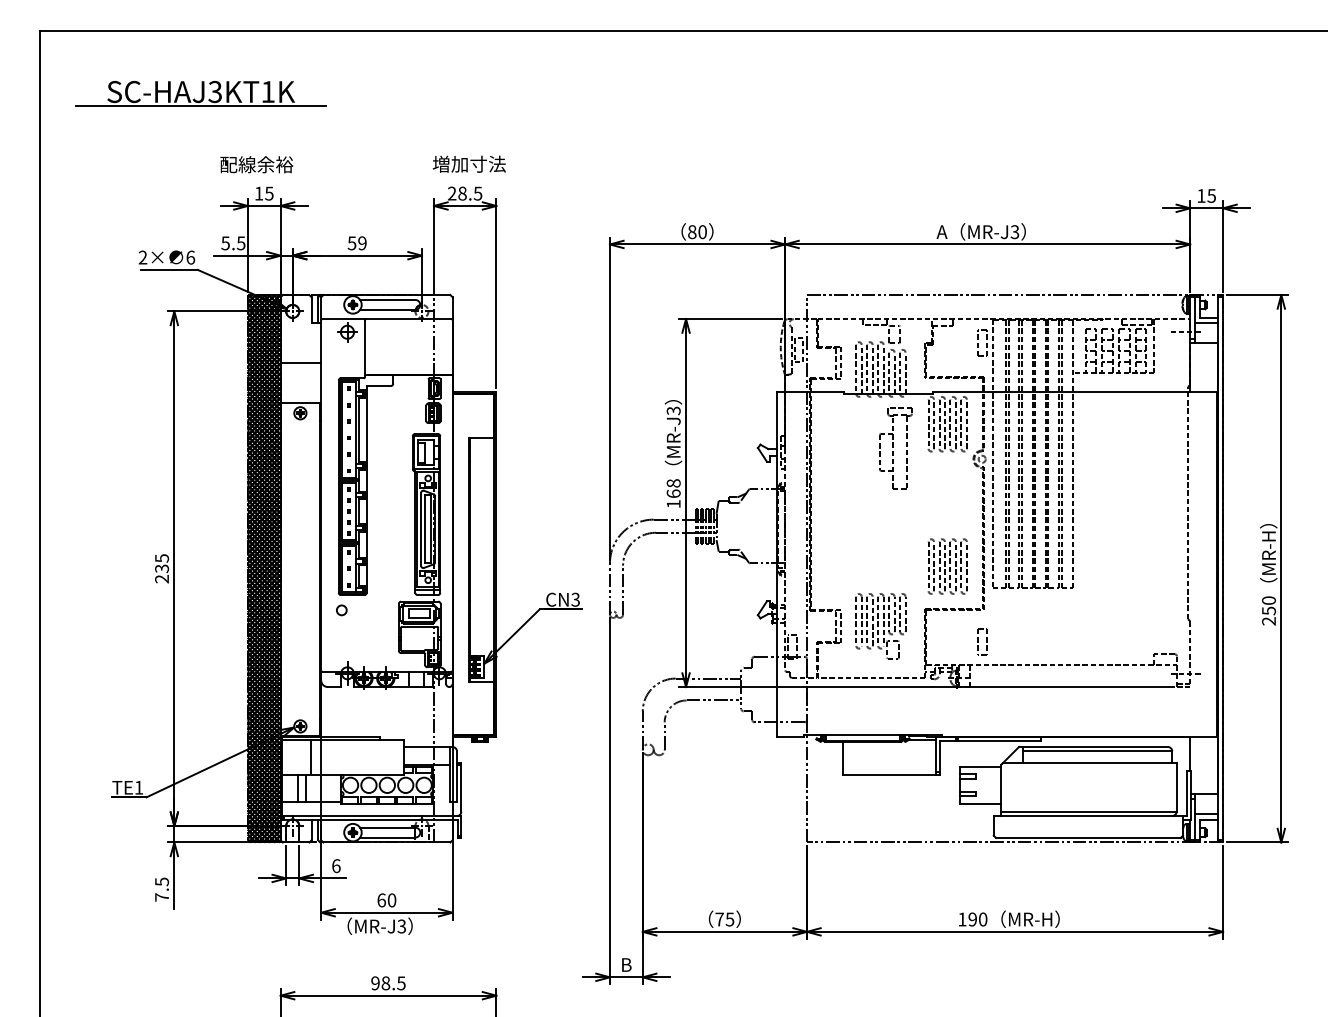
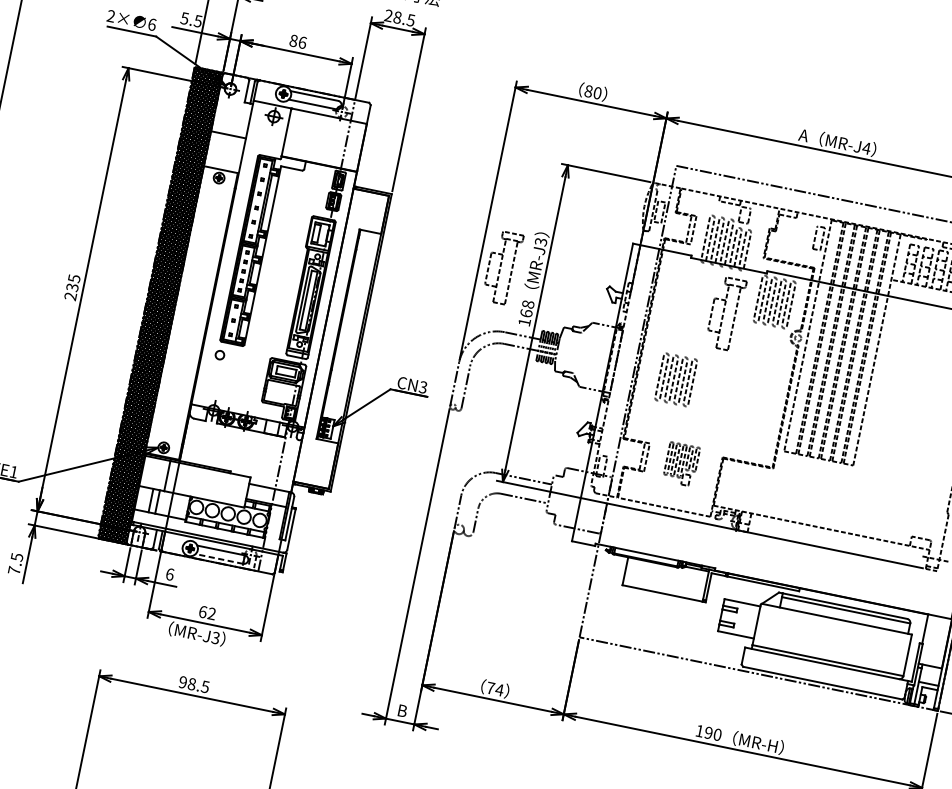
text: (1014, 232) -> (866, 148), MR-J3 -> MR-J4
text: (356, 243) -> (297, 41), 59 -> 86
part: (636, 448) -> (502, 267), added
part: (947, 566) -> (675, 379), moved
part: (880, 626) -> (681, 464), size x0.7
part: (982, 641) -> (766, 495), removed
line: (387, 837) -> (219, 558), solid -> dashed
text: (391, 900) -> (211, 613), 60 -> 62
text: (729, 919) -> (499, 689), 75 -> 74

